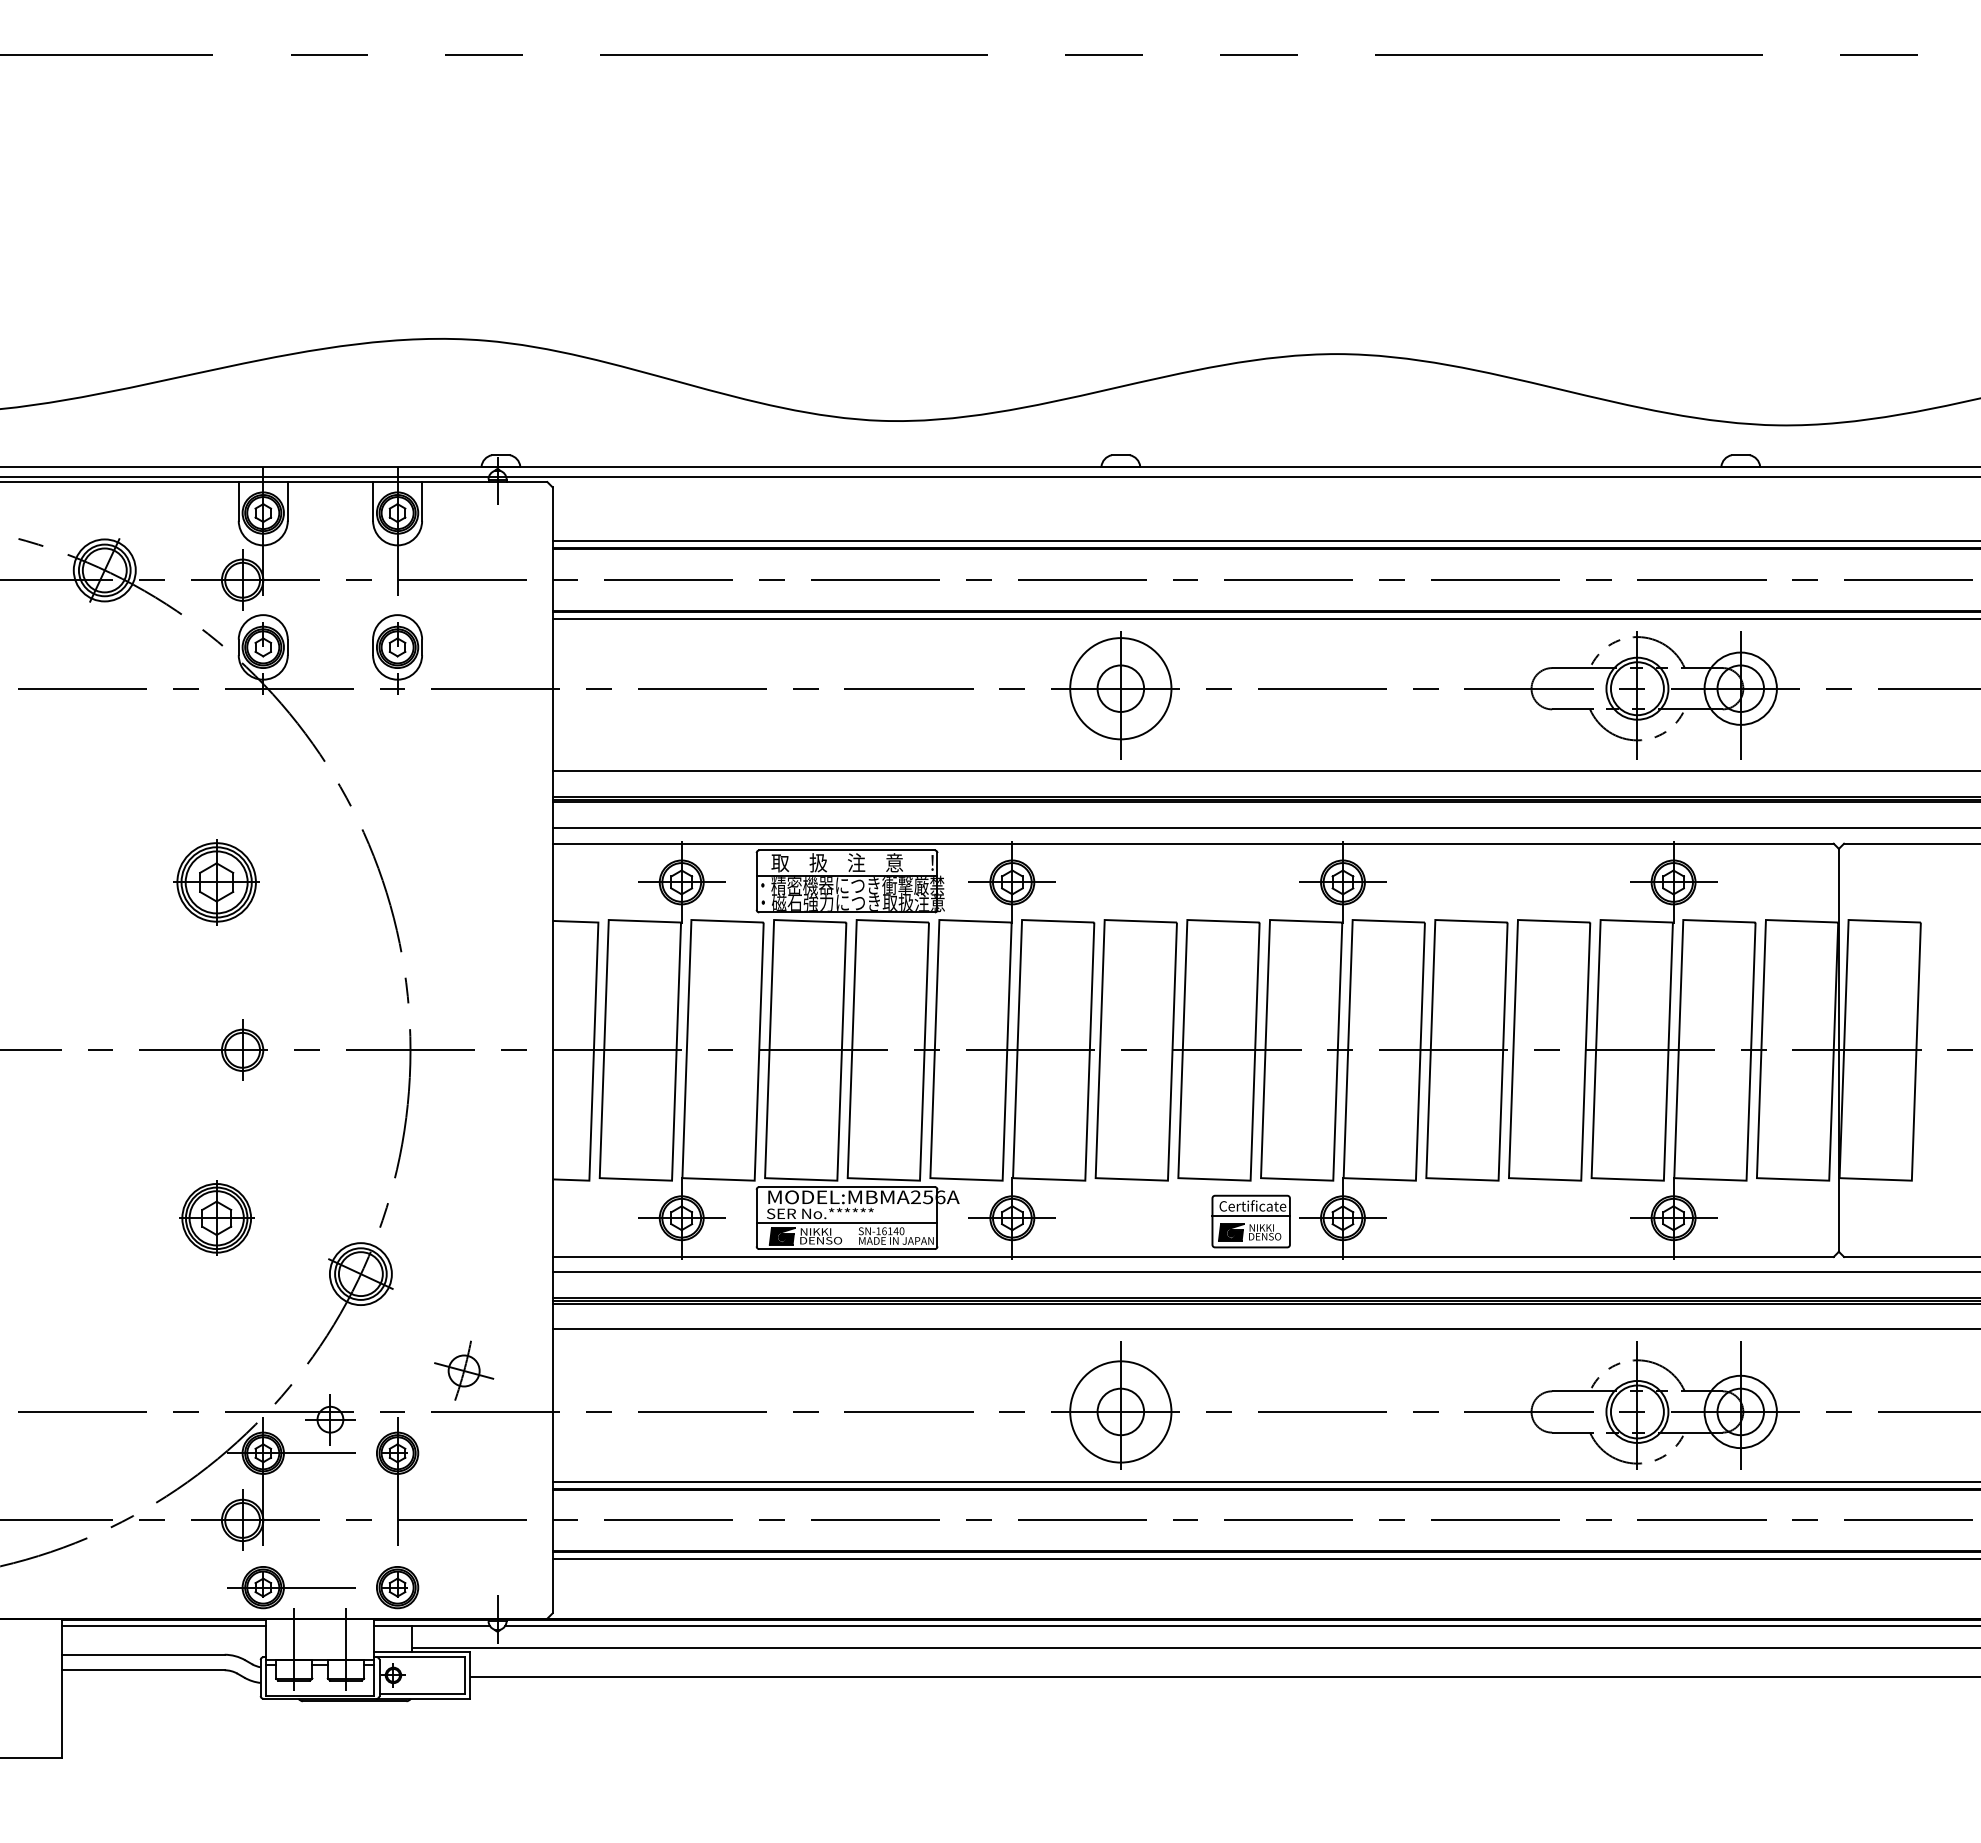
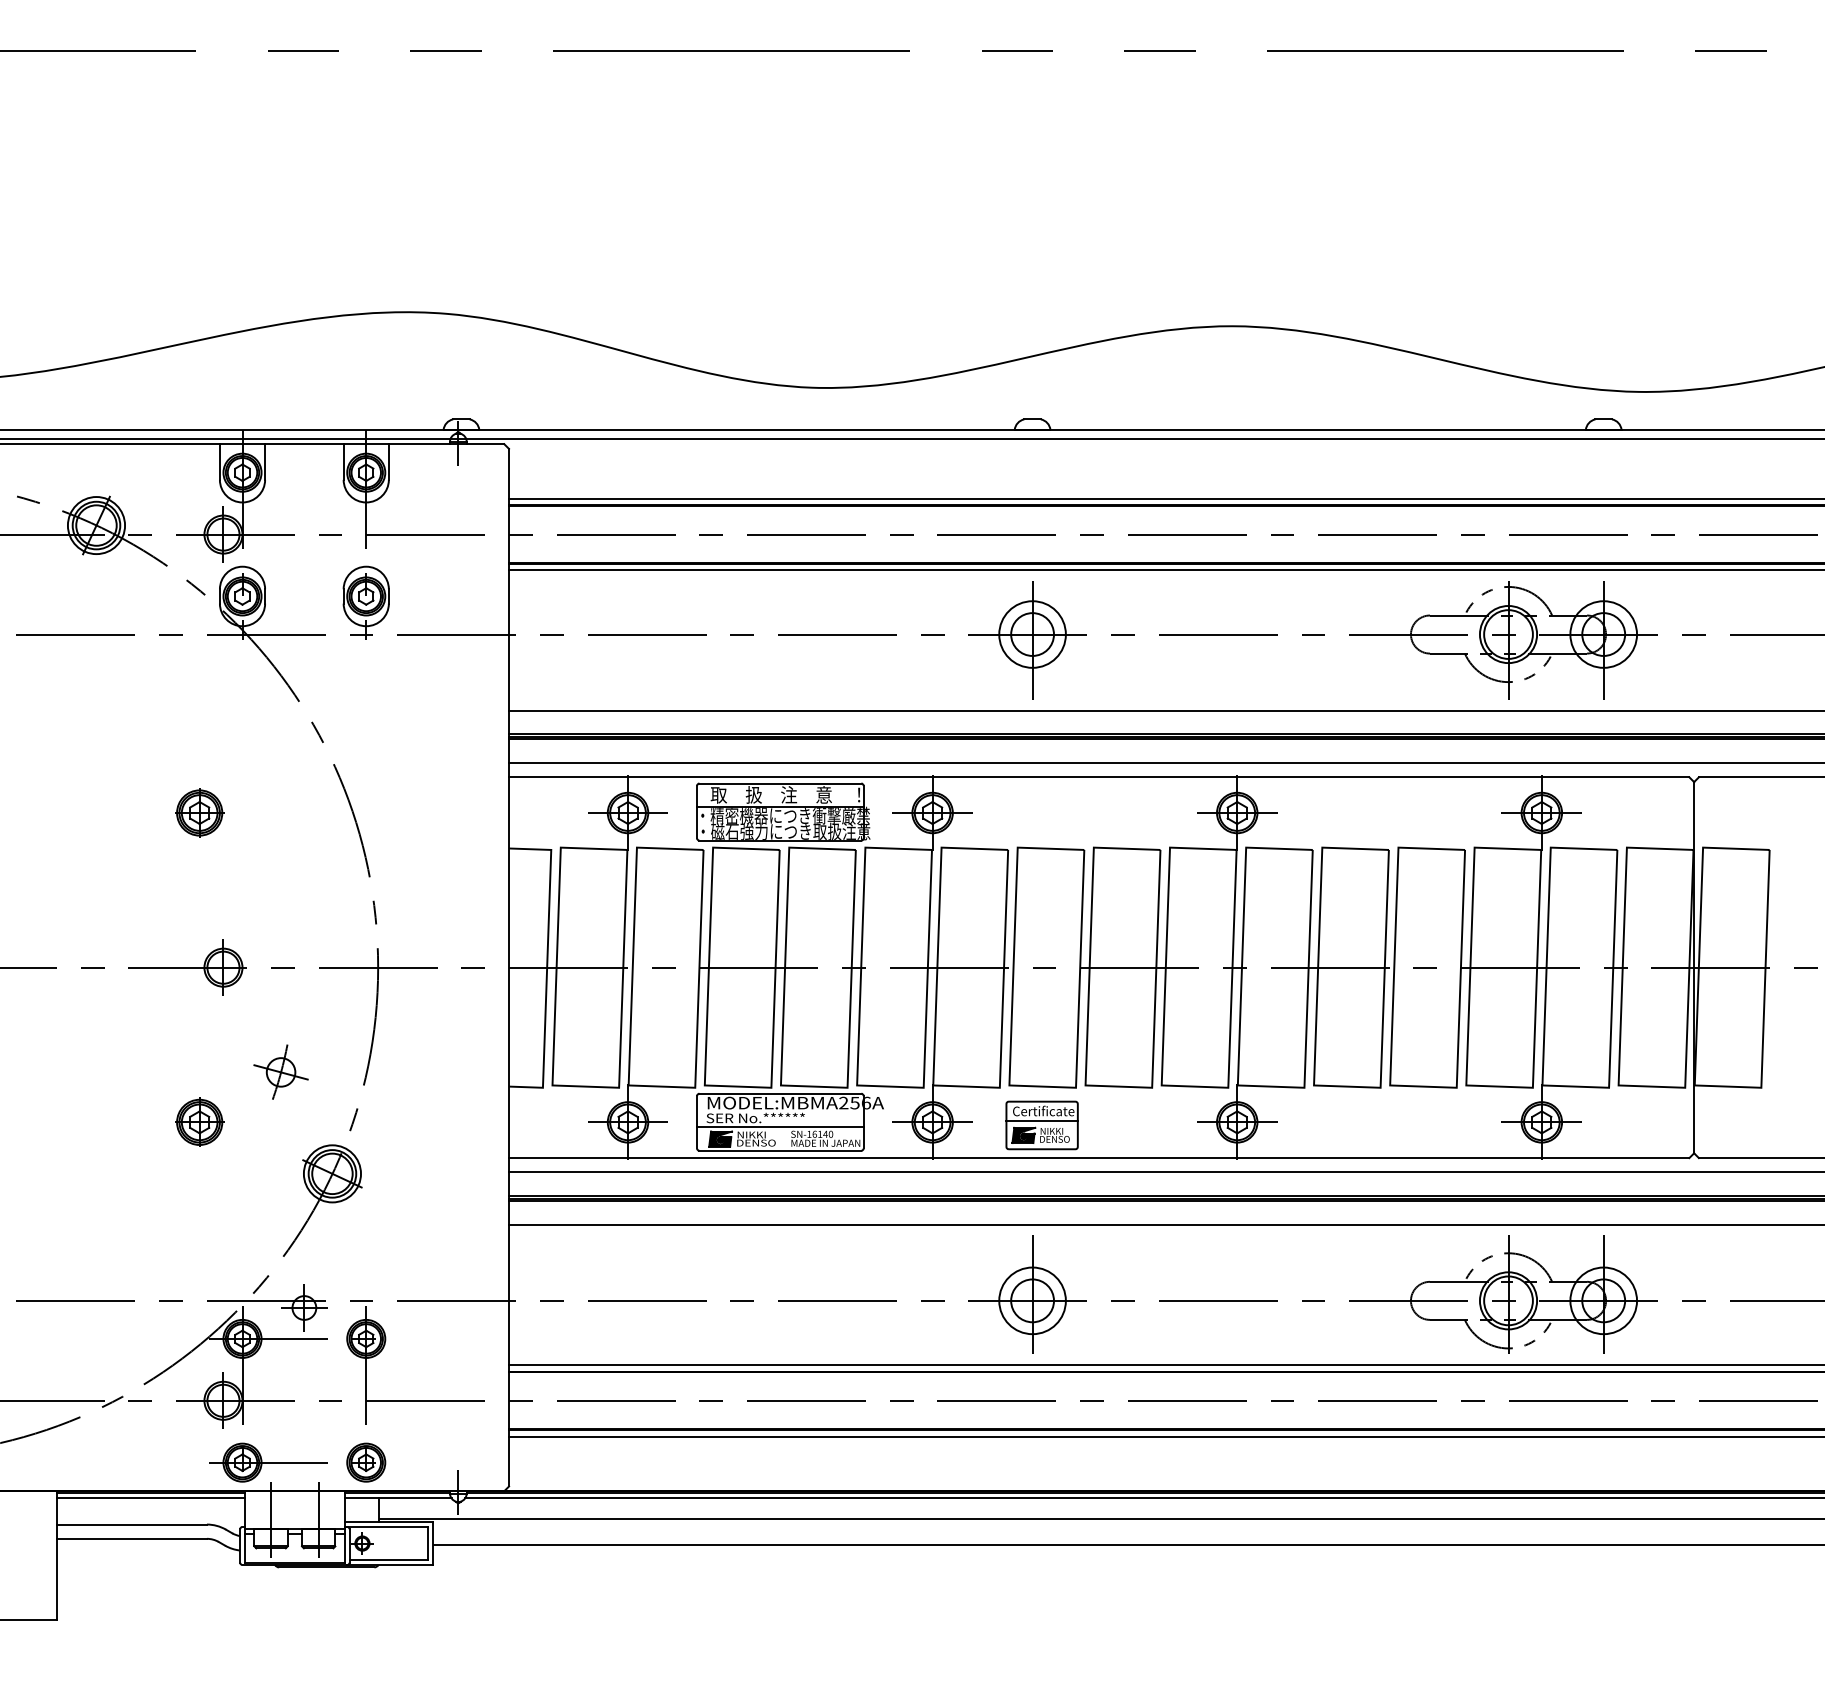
circle: (1120, 688) -> (1032, 634), size x0.71
part: (216, 882) -> (199, 813), size x0.62
part: (216, 1217) -> (199, 1121), size x0.71
part: (1250, 1221) -> (1041, 1125), moved
part: (464, 1370) -> (281, 1071), moved
circle: (1120, 1411) -> (1032, 1300), size x0.71

